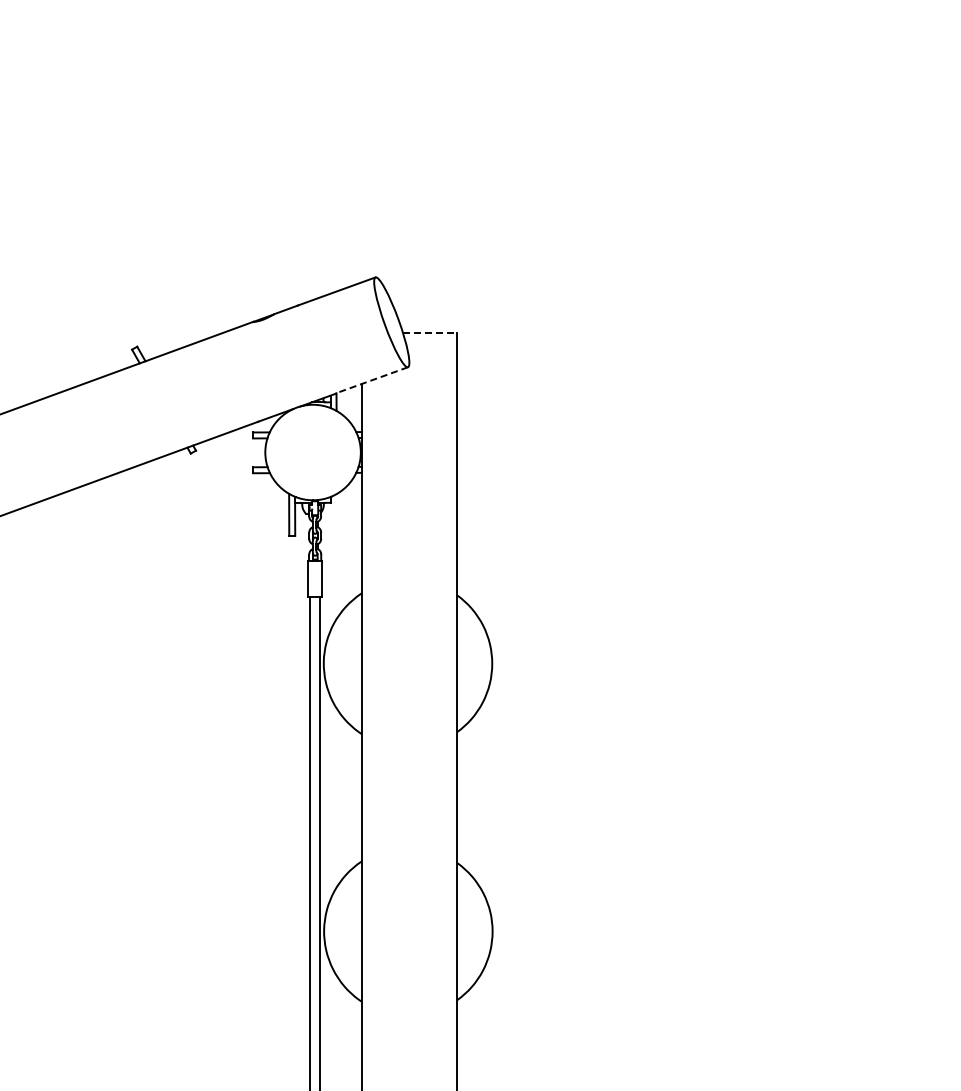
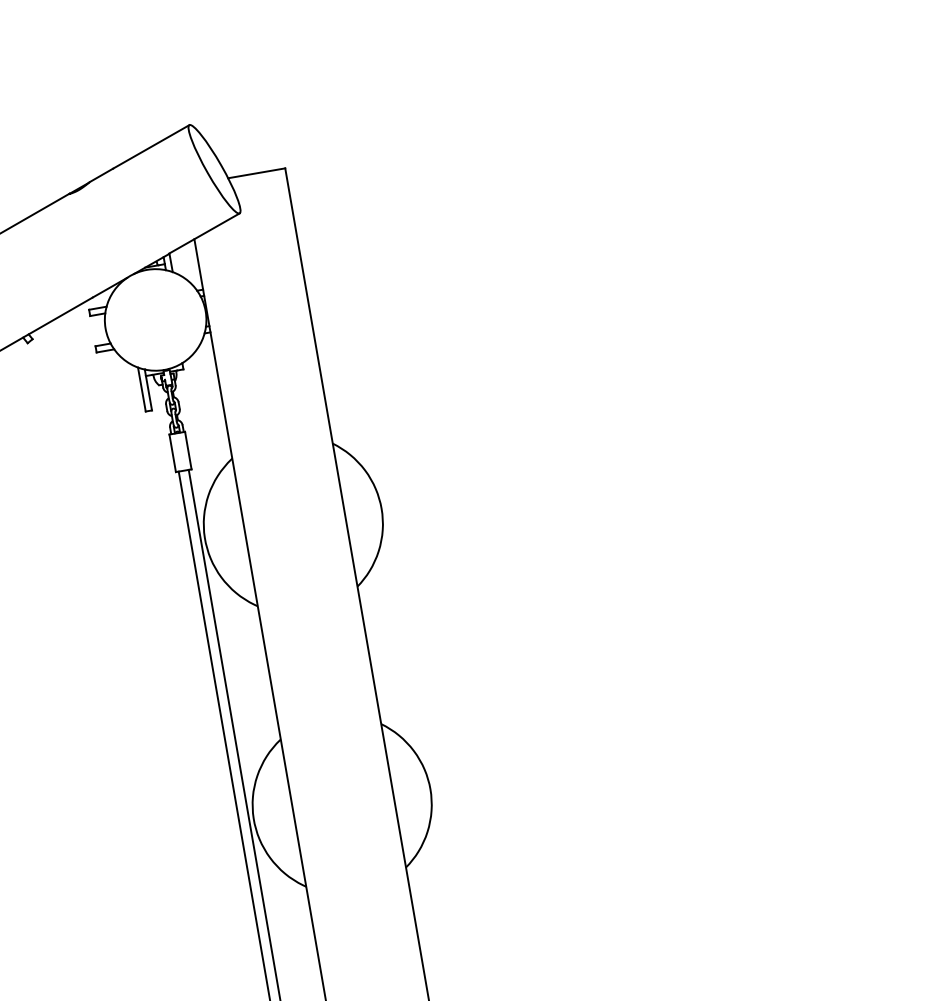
line: (430, 332) -> (256, 172), dashed -> solid
line: (371, 380) -> (203, 233), dashed -> solid

